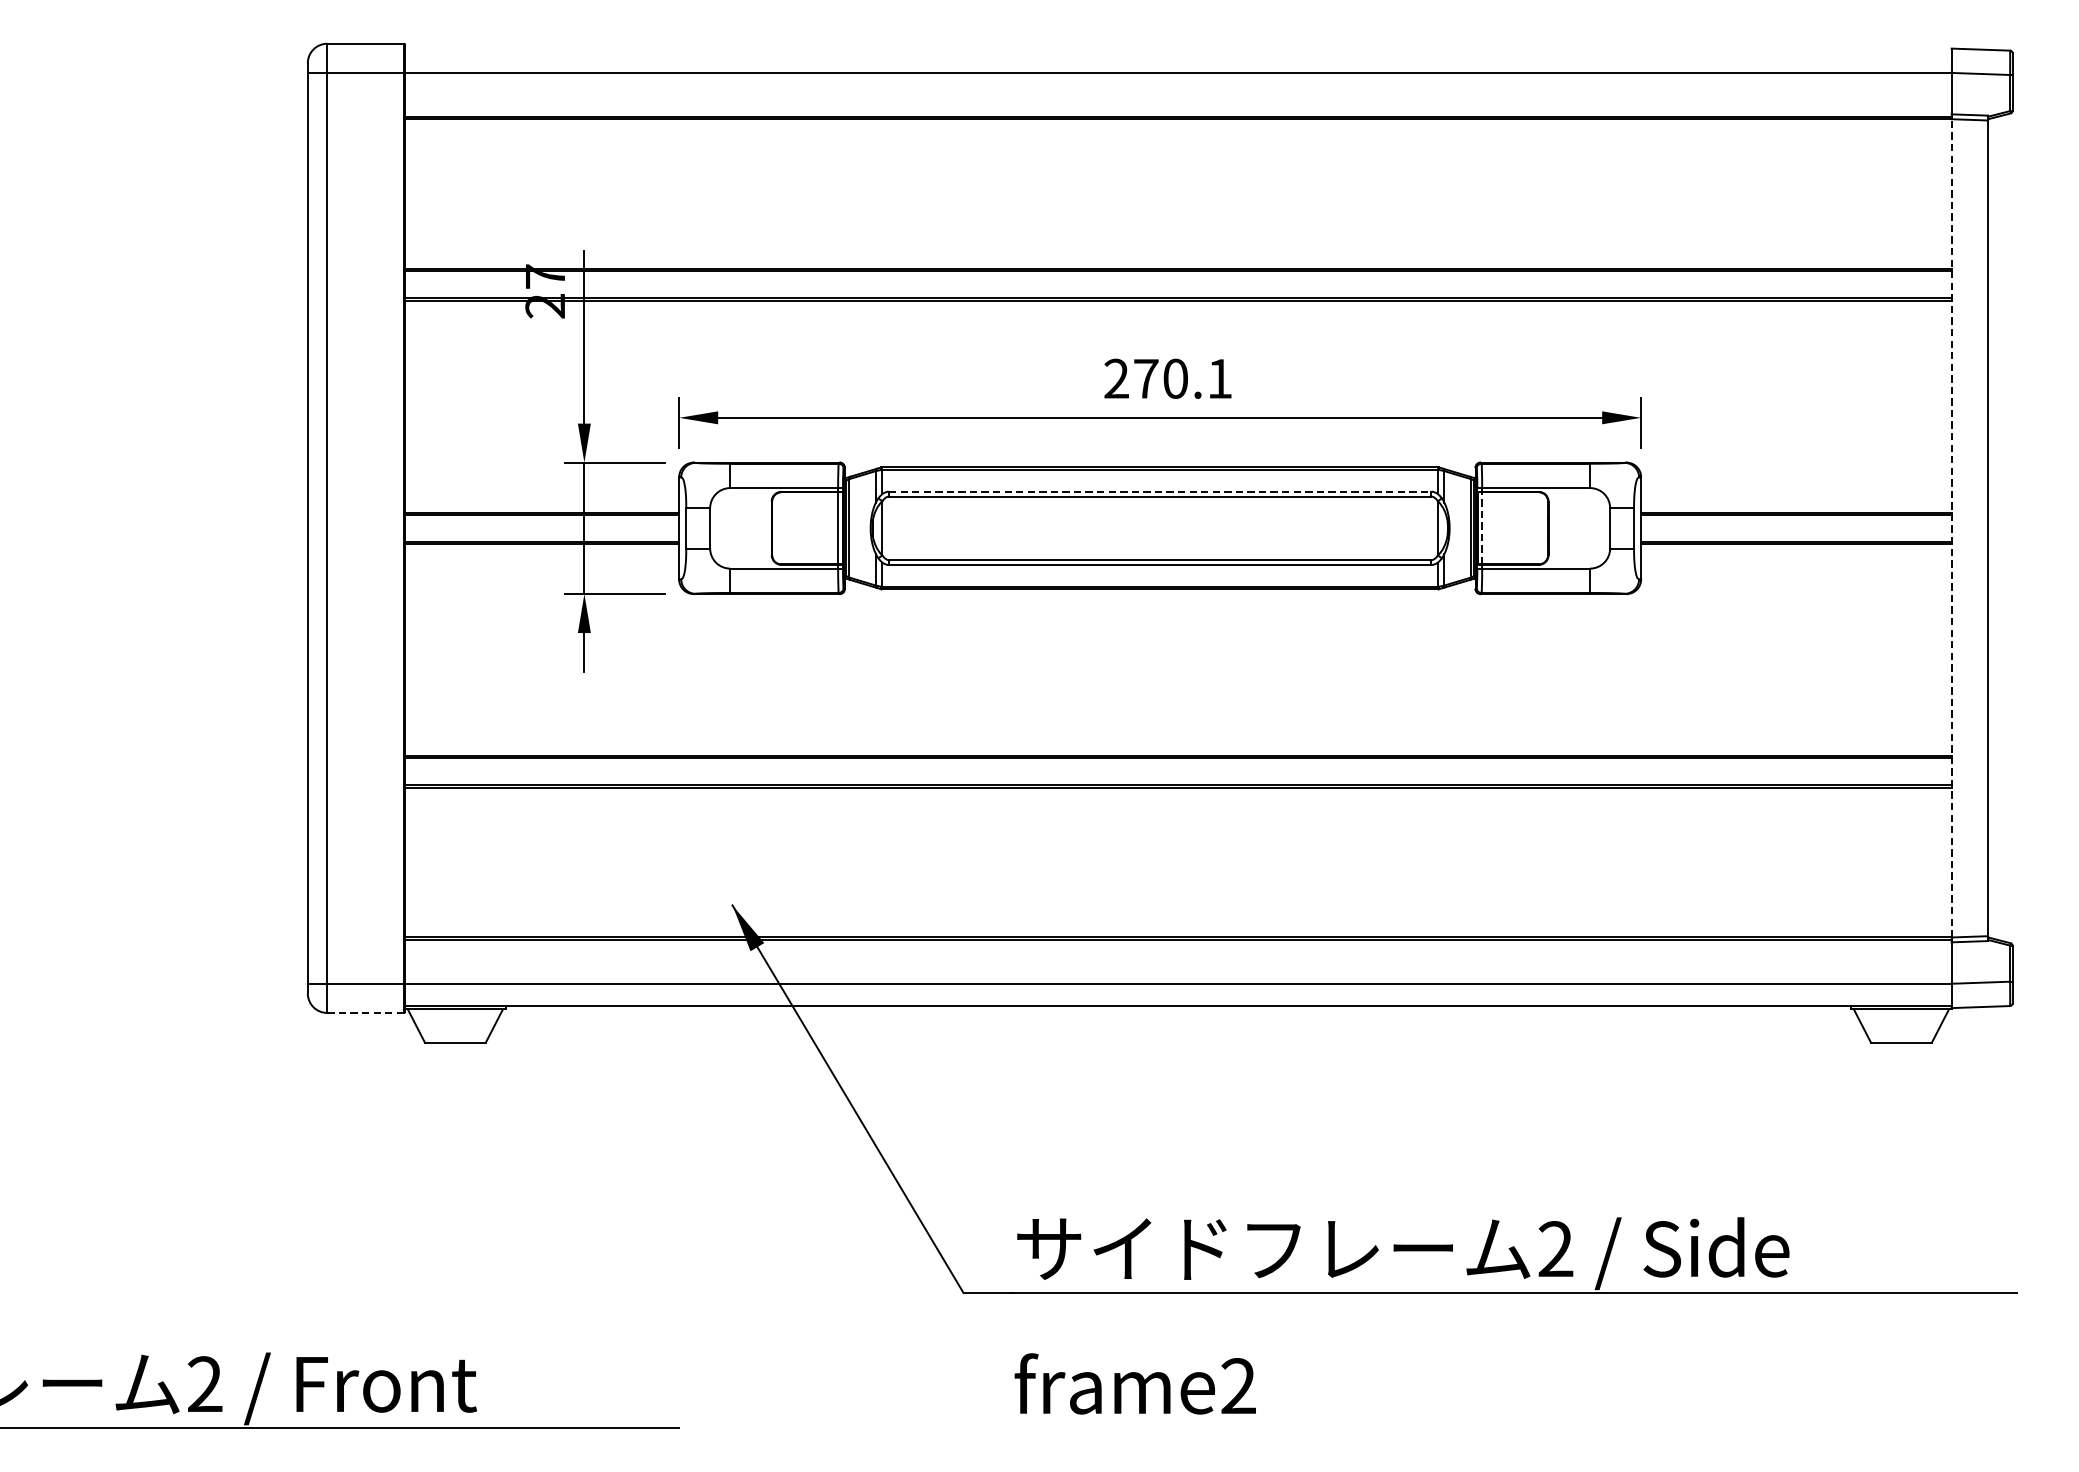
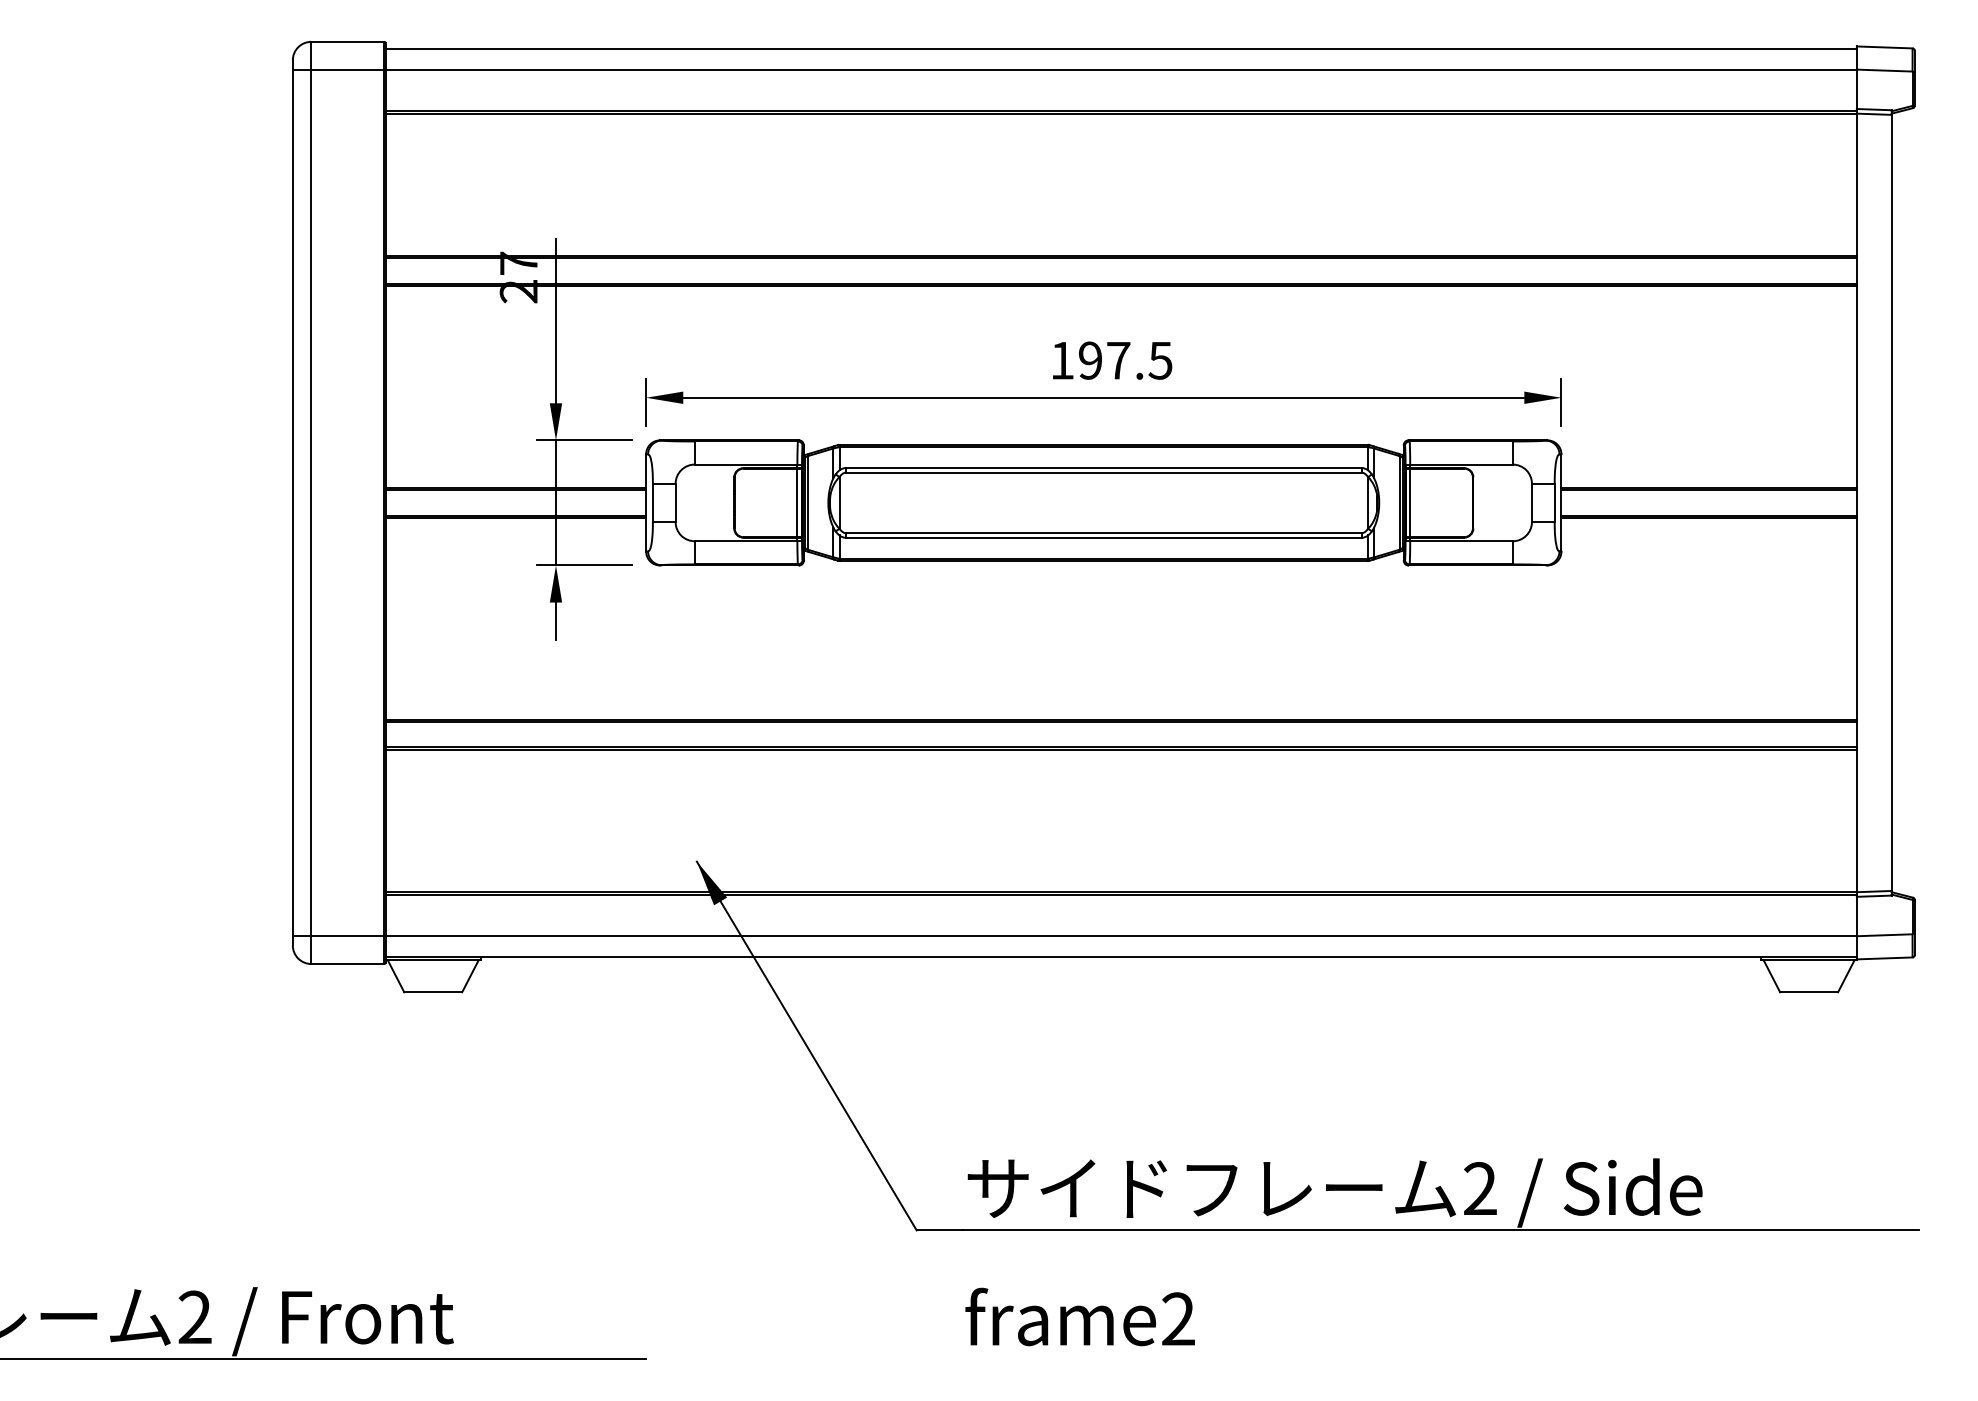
line: (1177, 50) -> (1120, 48), added
text: (1168, 378) -> (1111, 360), 270.1 -> 197.5
line: (1160, 492) -> (1104, 468), dashed -> solid
line: (1482, 527) -> (1410, 502), dashed -> solid
line: (1951, 527) -> (1856, 502), dashed -> solid
line: (366, 1013) -> (348, 964), dashed -> solid

